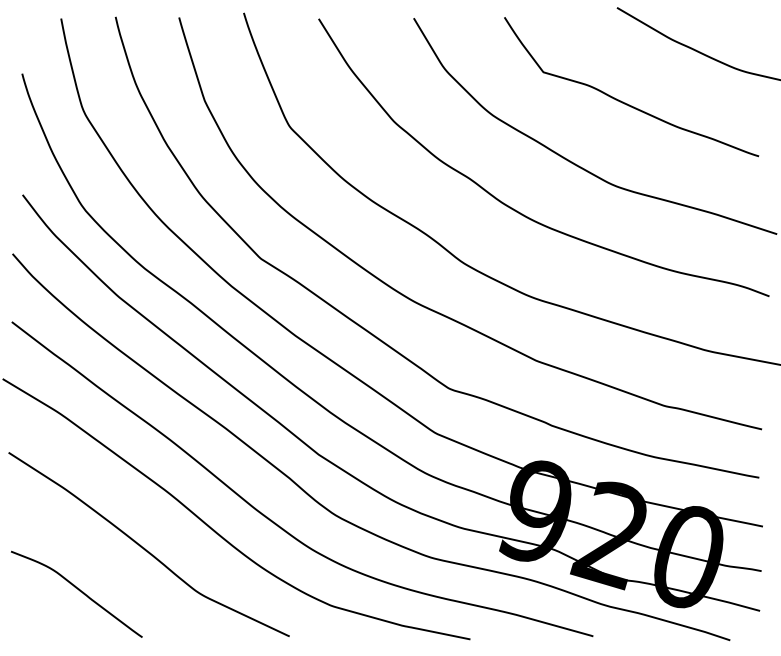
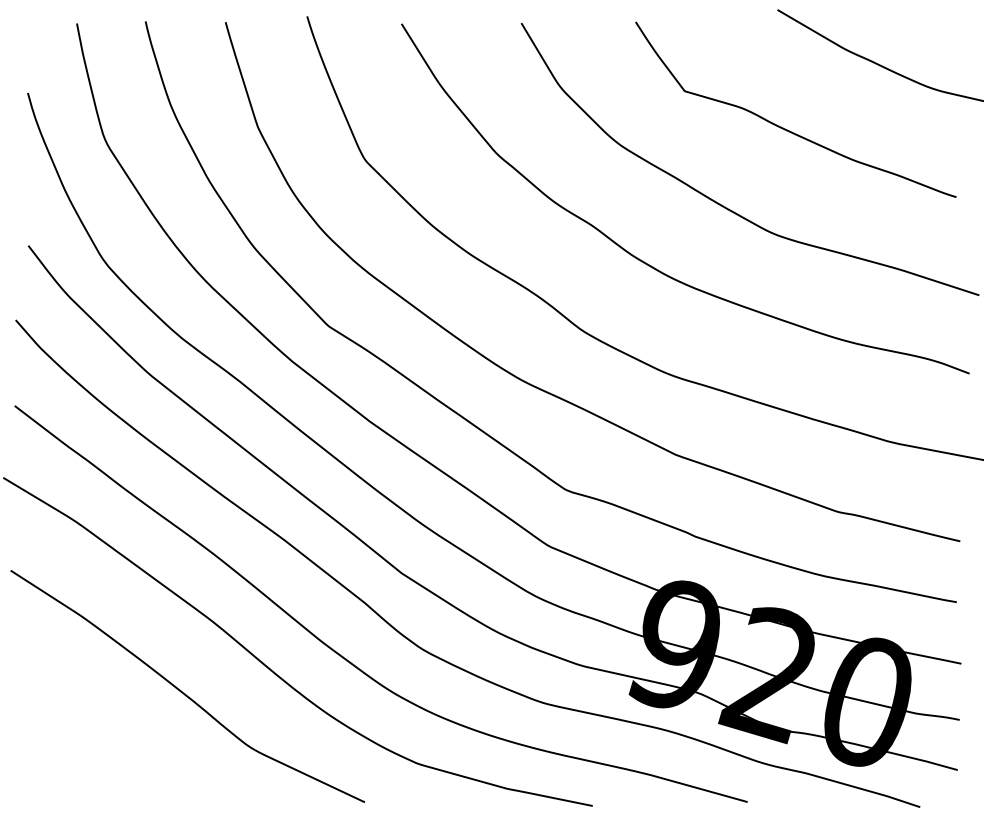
curve: (78, 590) -> (98, 744), removed

